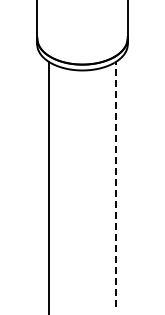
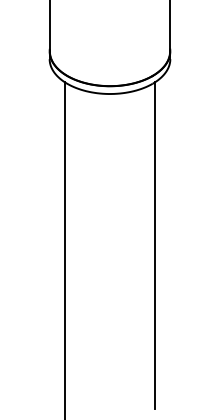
line: (116, 184) -> (155, 245), dashed -> solid

